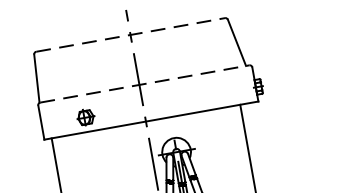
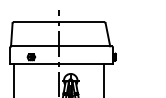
line: (131, 35) -> (59, 22), dashed -> solid
line: (146, 83) -> (62, 46), dashed -> solid

